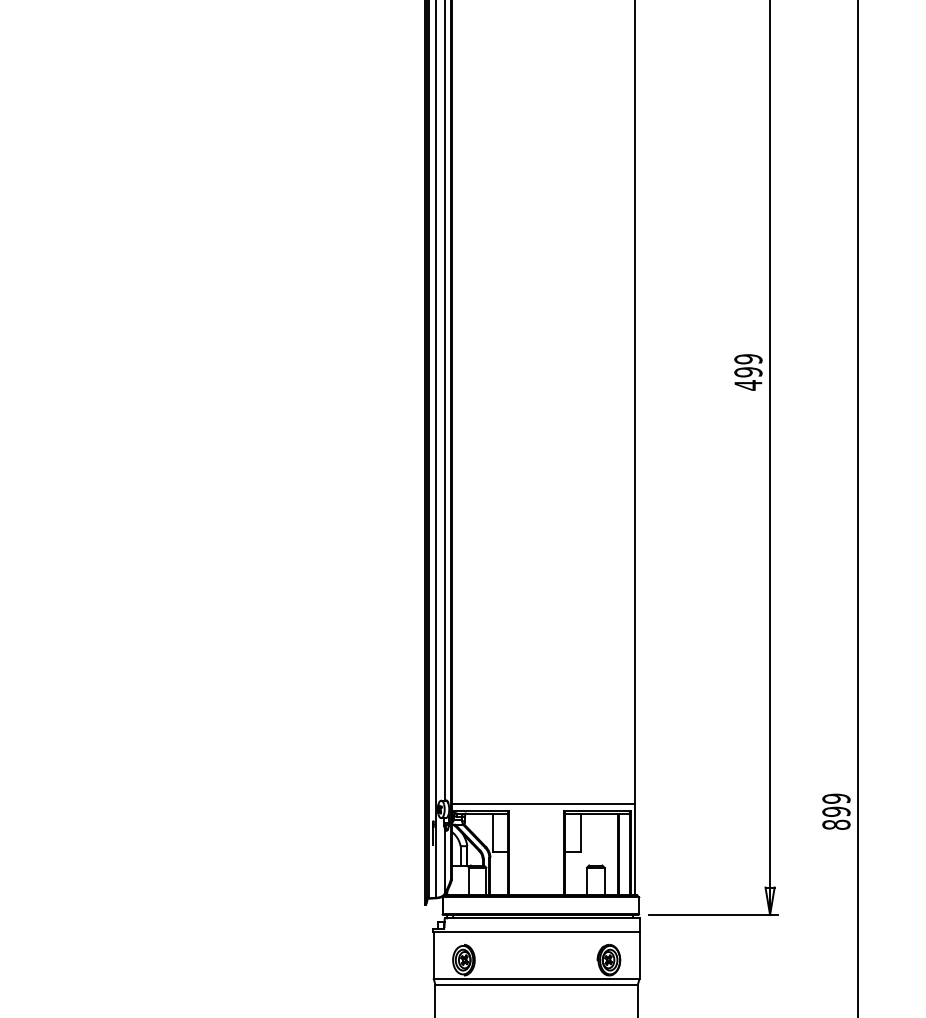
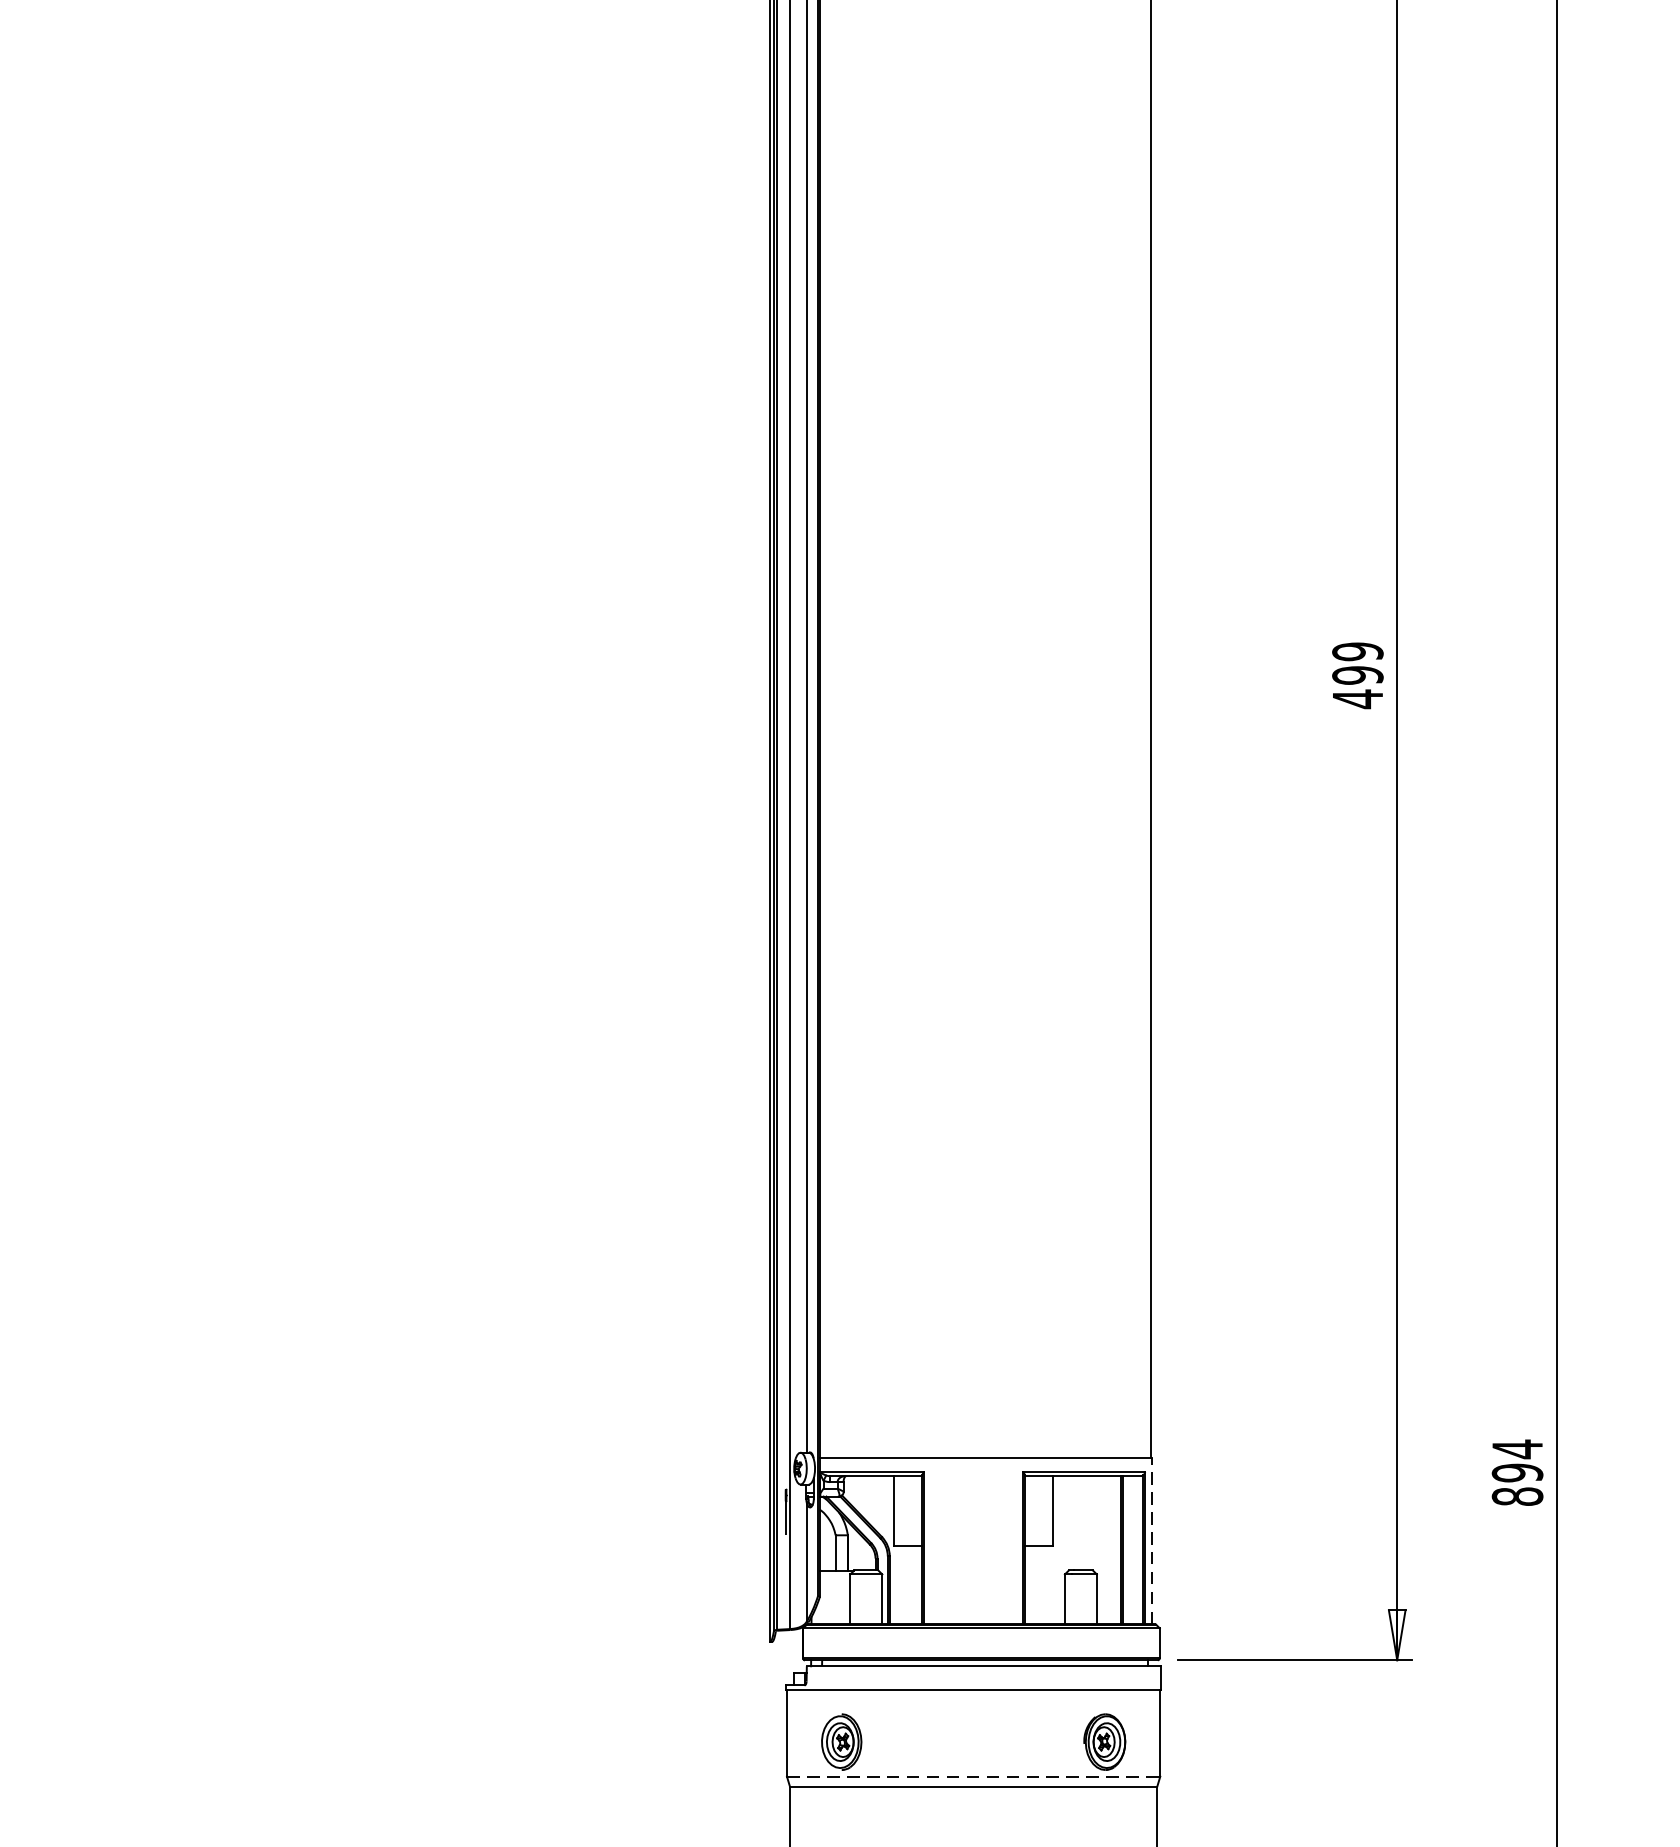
text: (836, 798) -> (1517, 1448), 899 -> 894
line: (635, 849) -> (1153, 1541), solid -> dashed
line: (536, 979) -> (973, 1777), solid -> dashed

